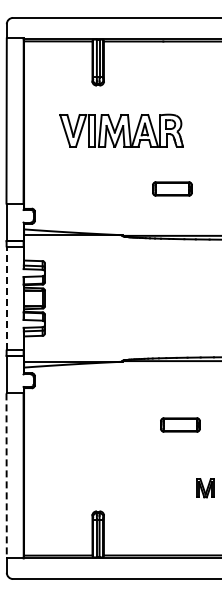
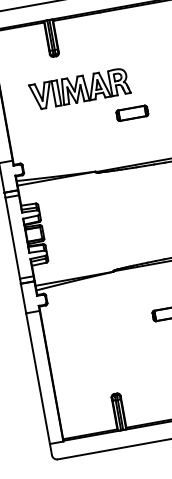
part: (172, 188) -> (132, 112), moved
line: (6, 298) -> (12, 238), dashed -> solid
line: (6, 475) -> (37, 378), dashed -> solid

